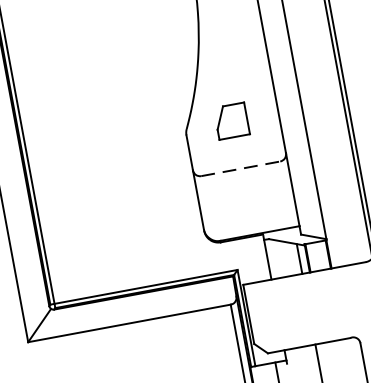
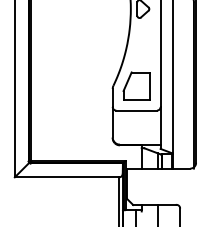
part: (231, 120) -> (136, 85), size x1.67
line: (242, 168) -> (137, 110), dashed -> solid

